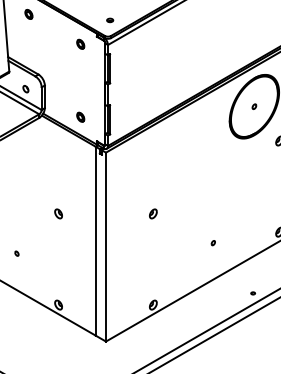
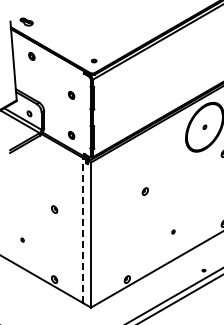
part: (80, 43) -> (71, 94), moved
part: (152, 213) -> (144, 191), moved
line: (96, 241) -> (83, 230), solid -> dashed

